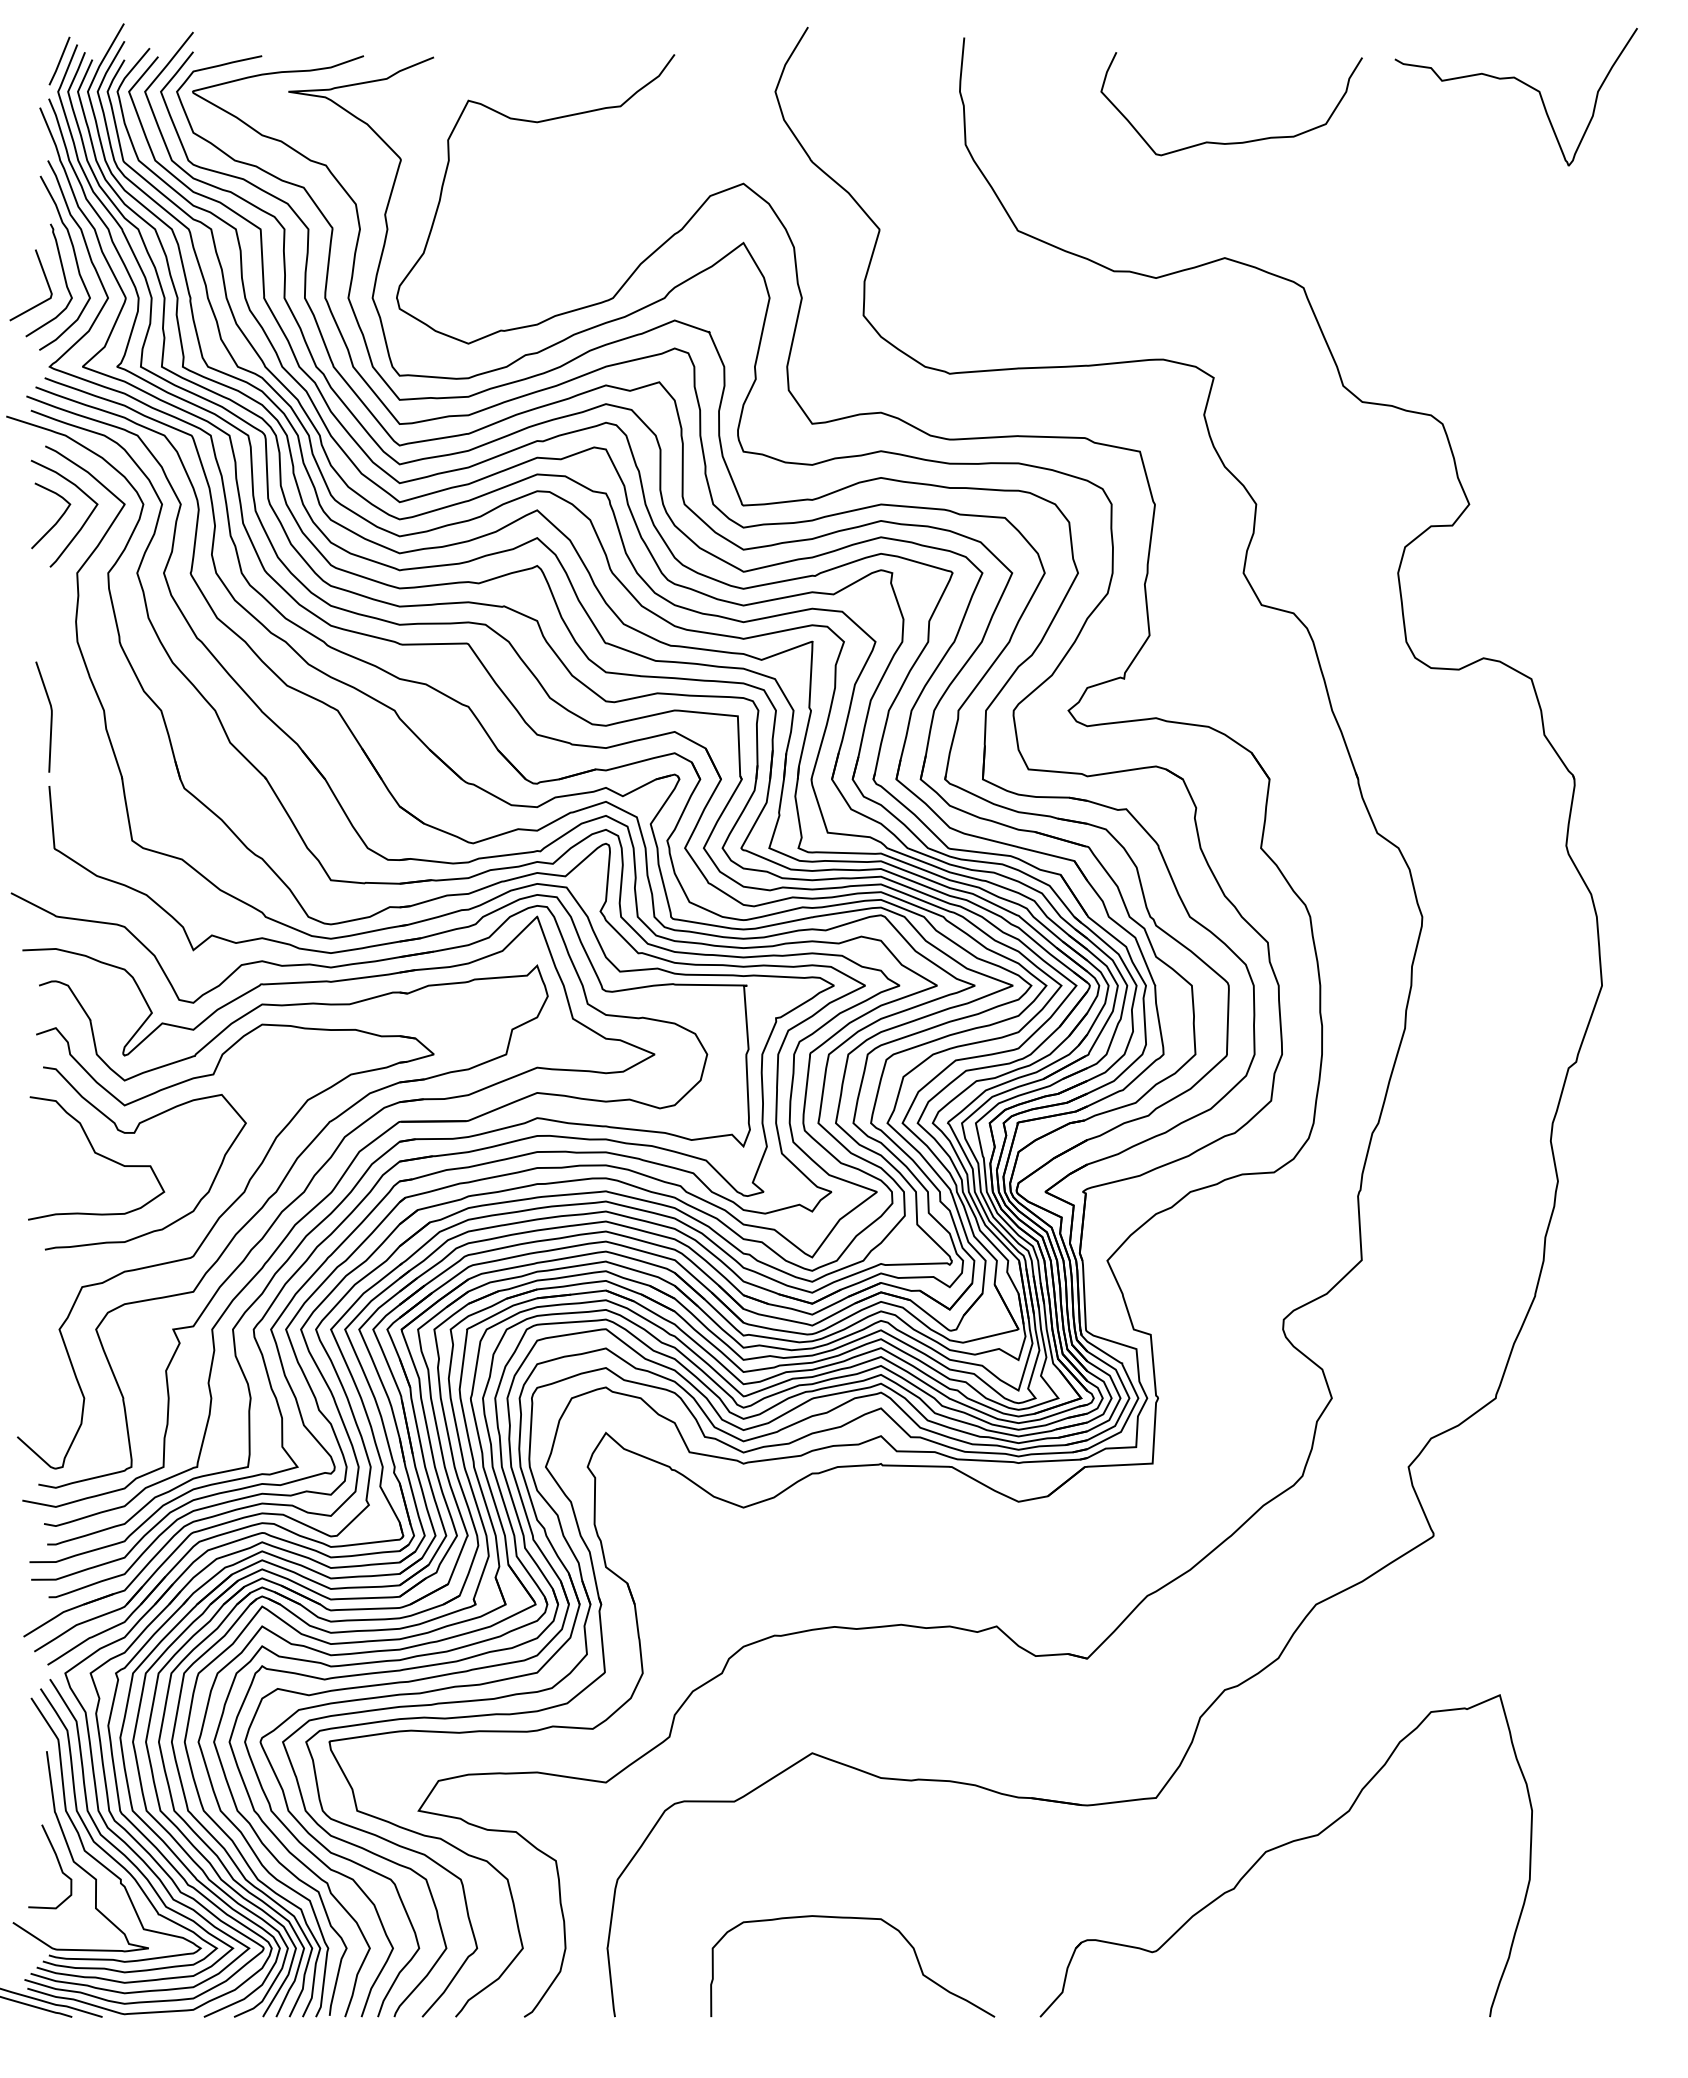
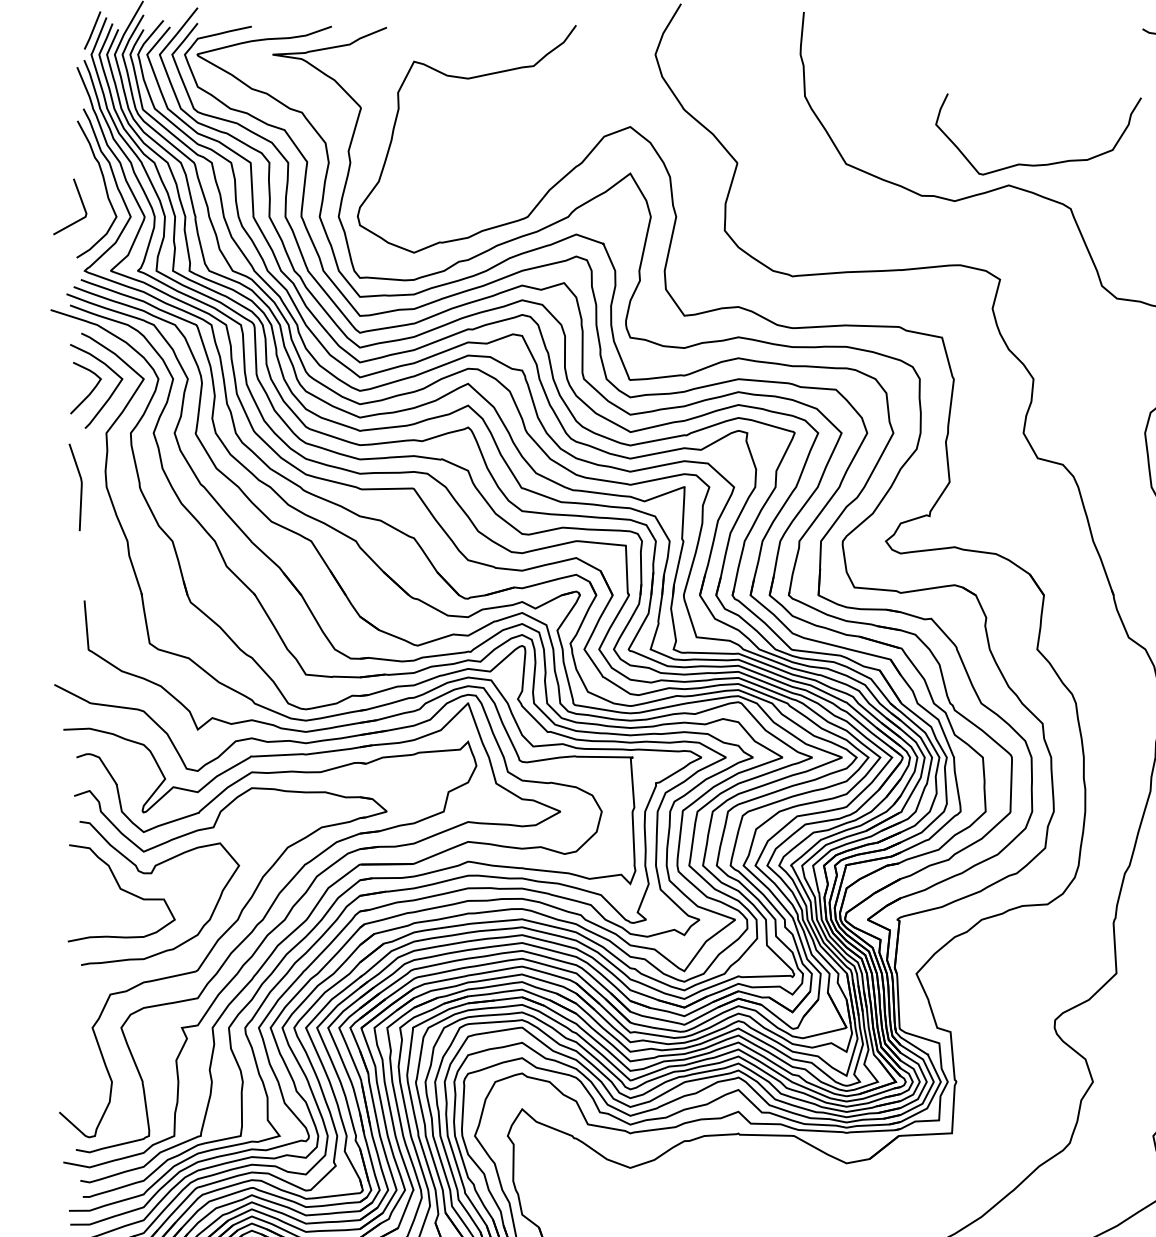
curve: (1231, 142) -> (1038, 164), moved
curve: (63, 276) -> (95, 199), removed
line: (50, 716) -> (80, 486), moved

